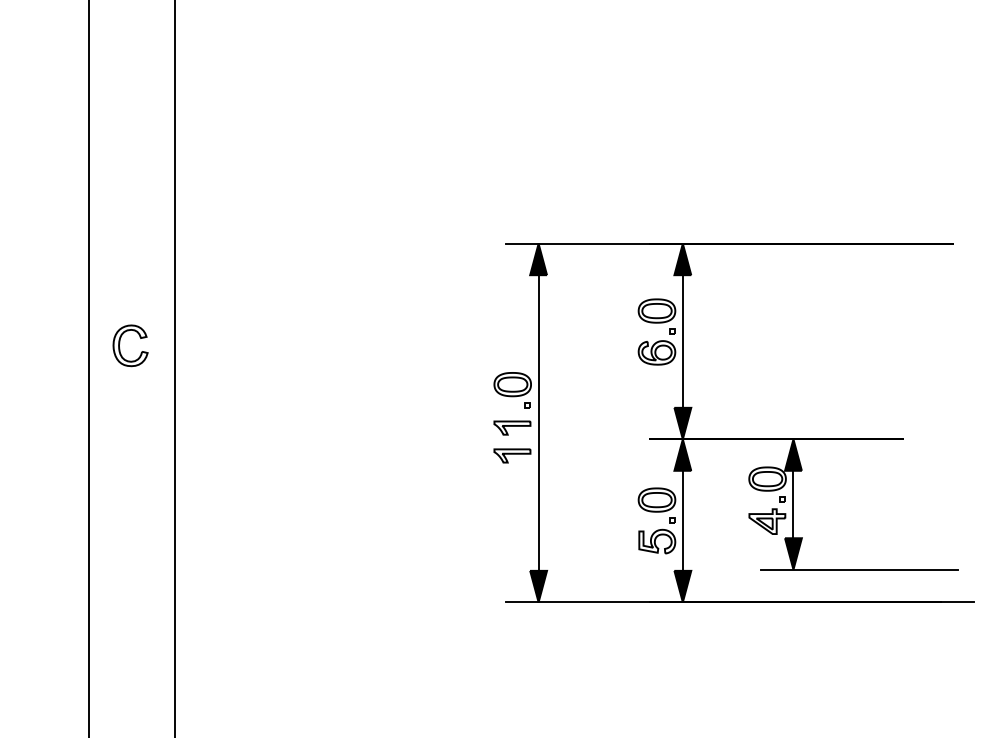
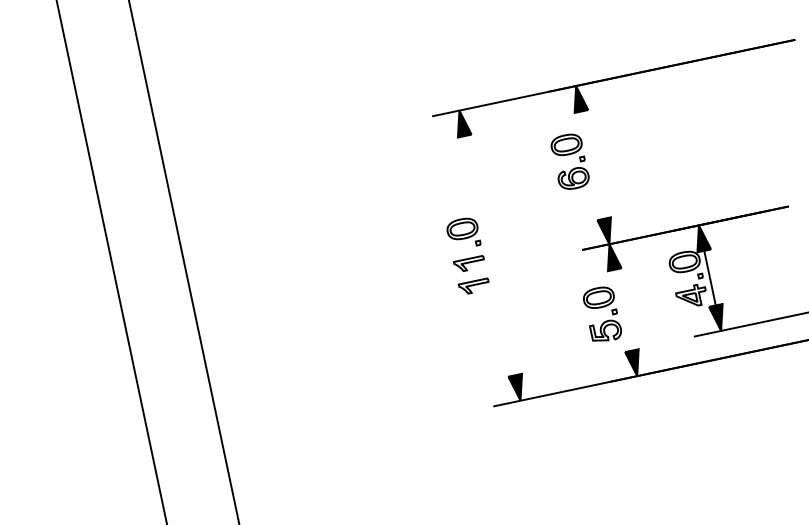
line: (682, 341) -> (592, 165), removed
part: (120, 343) -> (138, 262), removed
line: (538, 422) -> (489, 255), removed
line: (682, 520) -> (623, 309), removed

